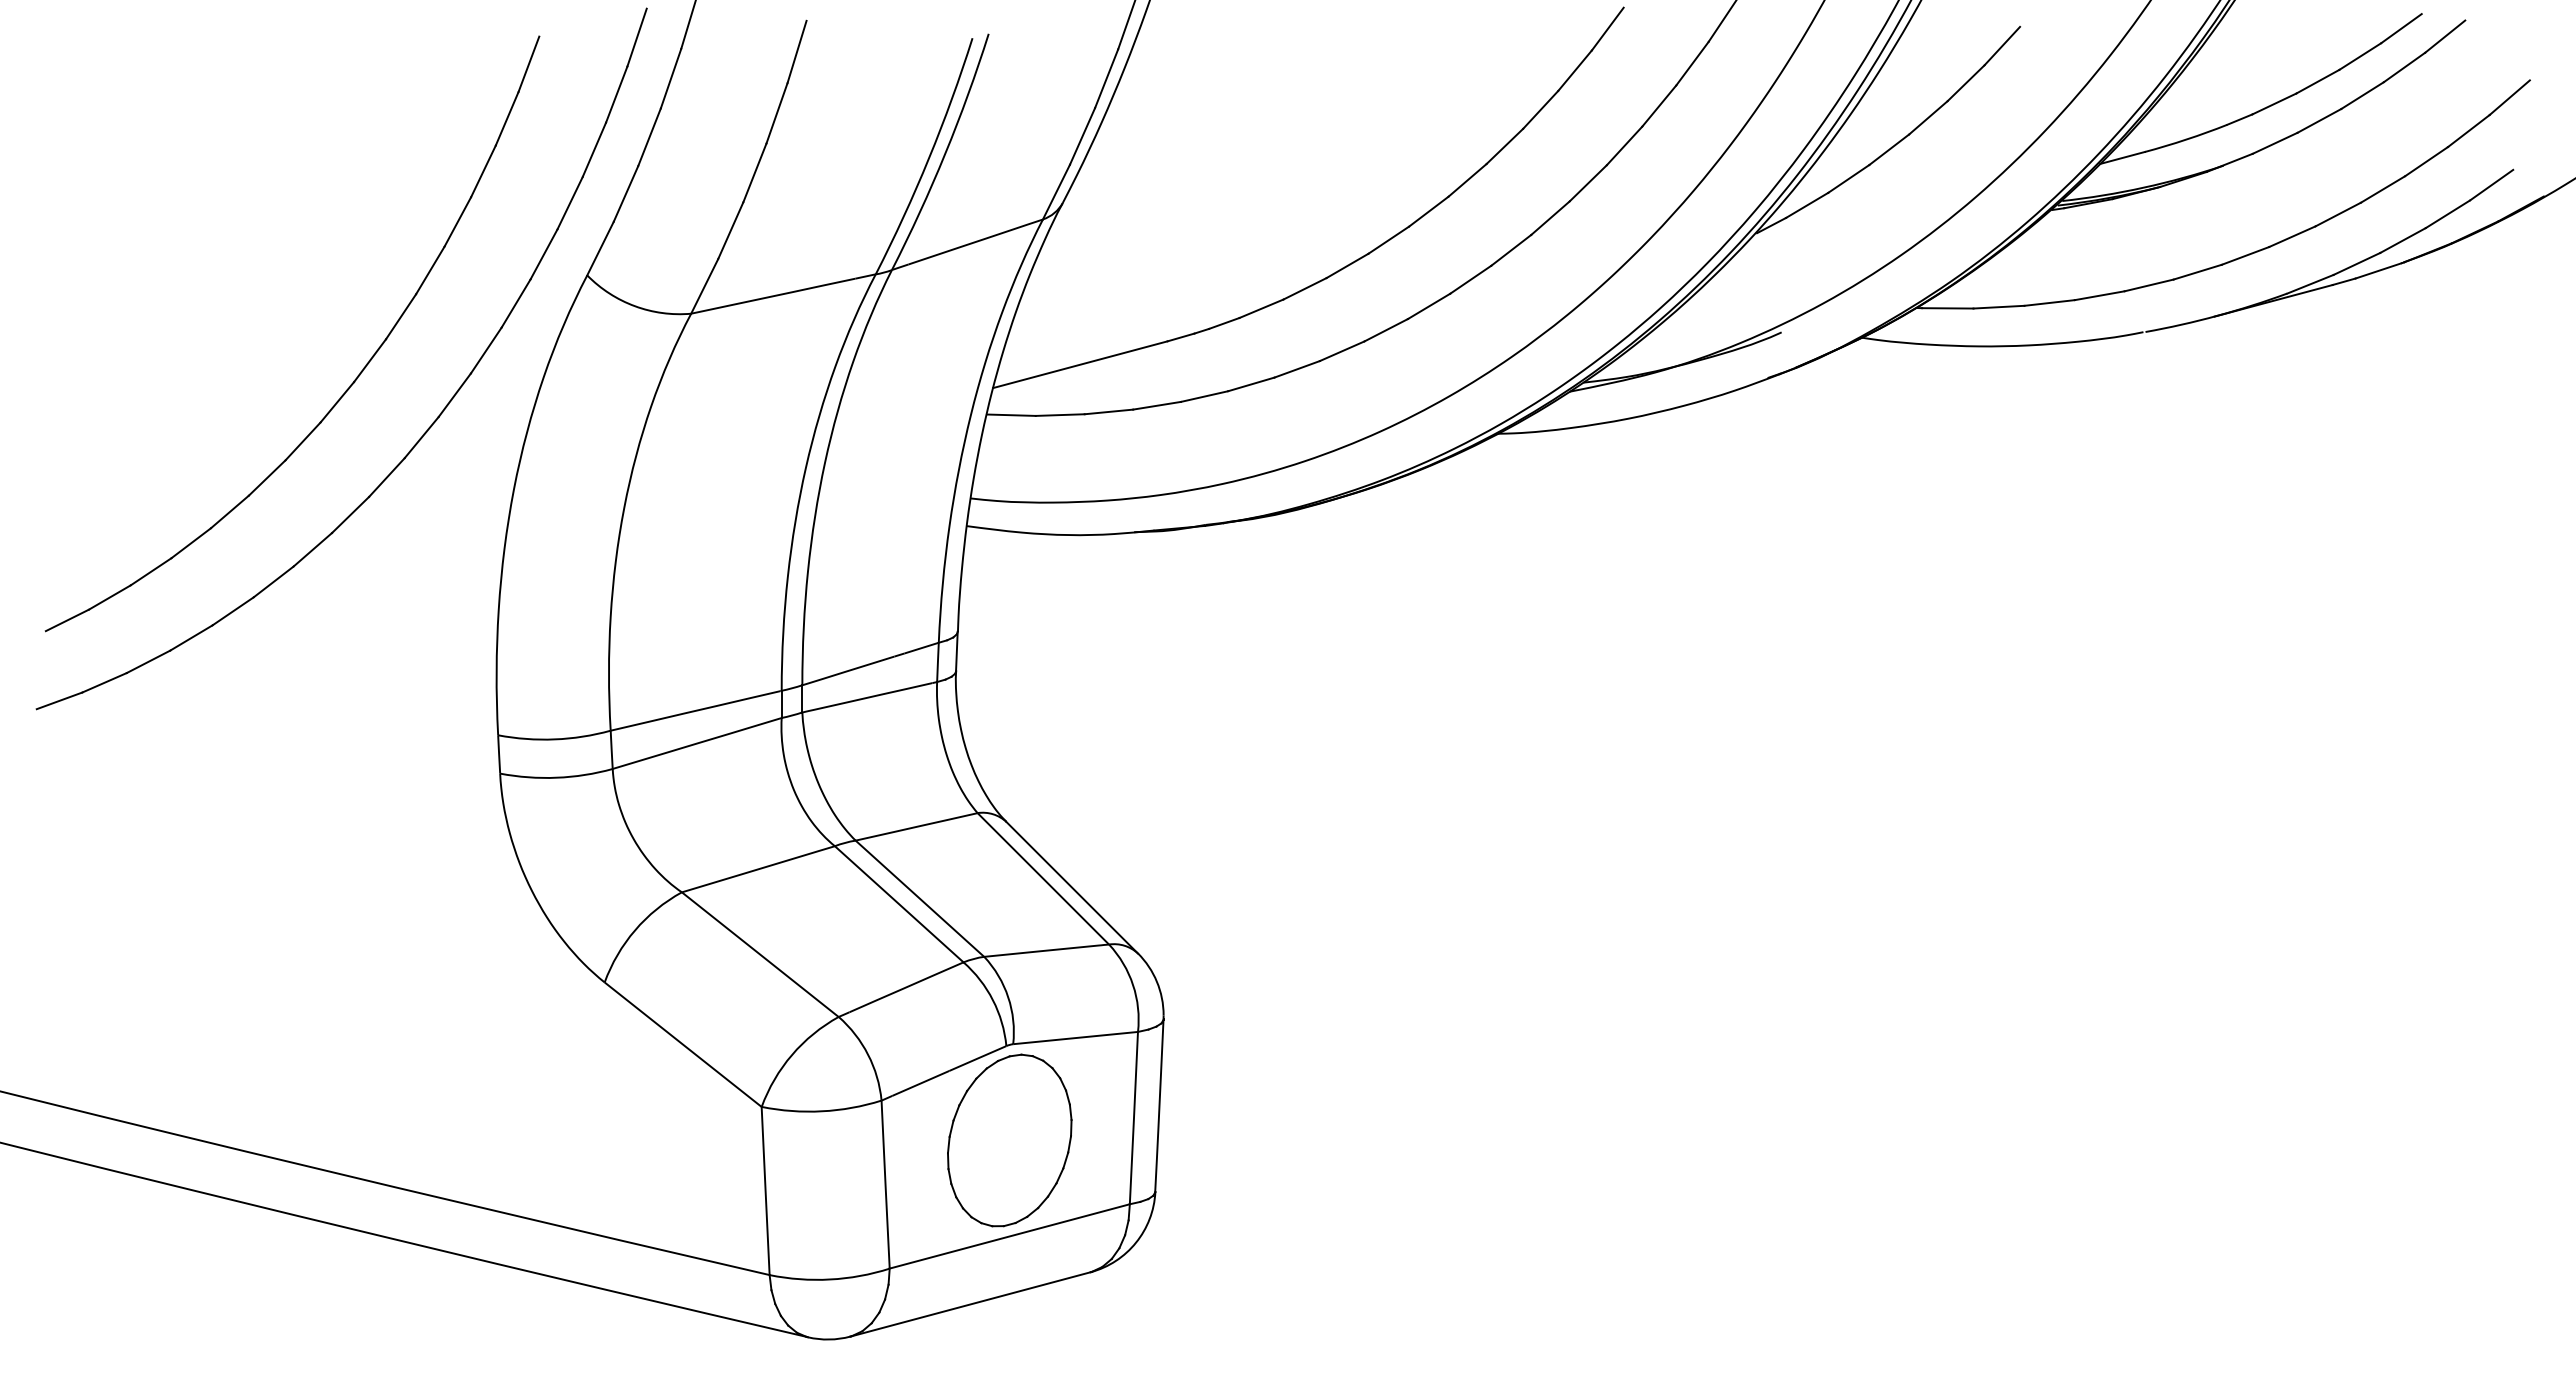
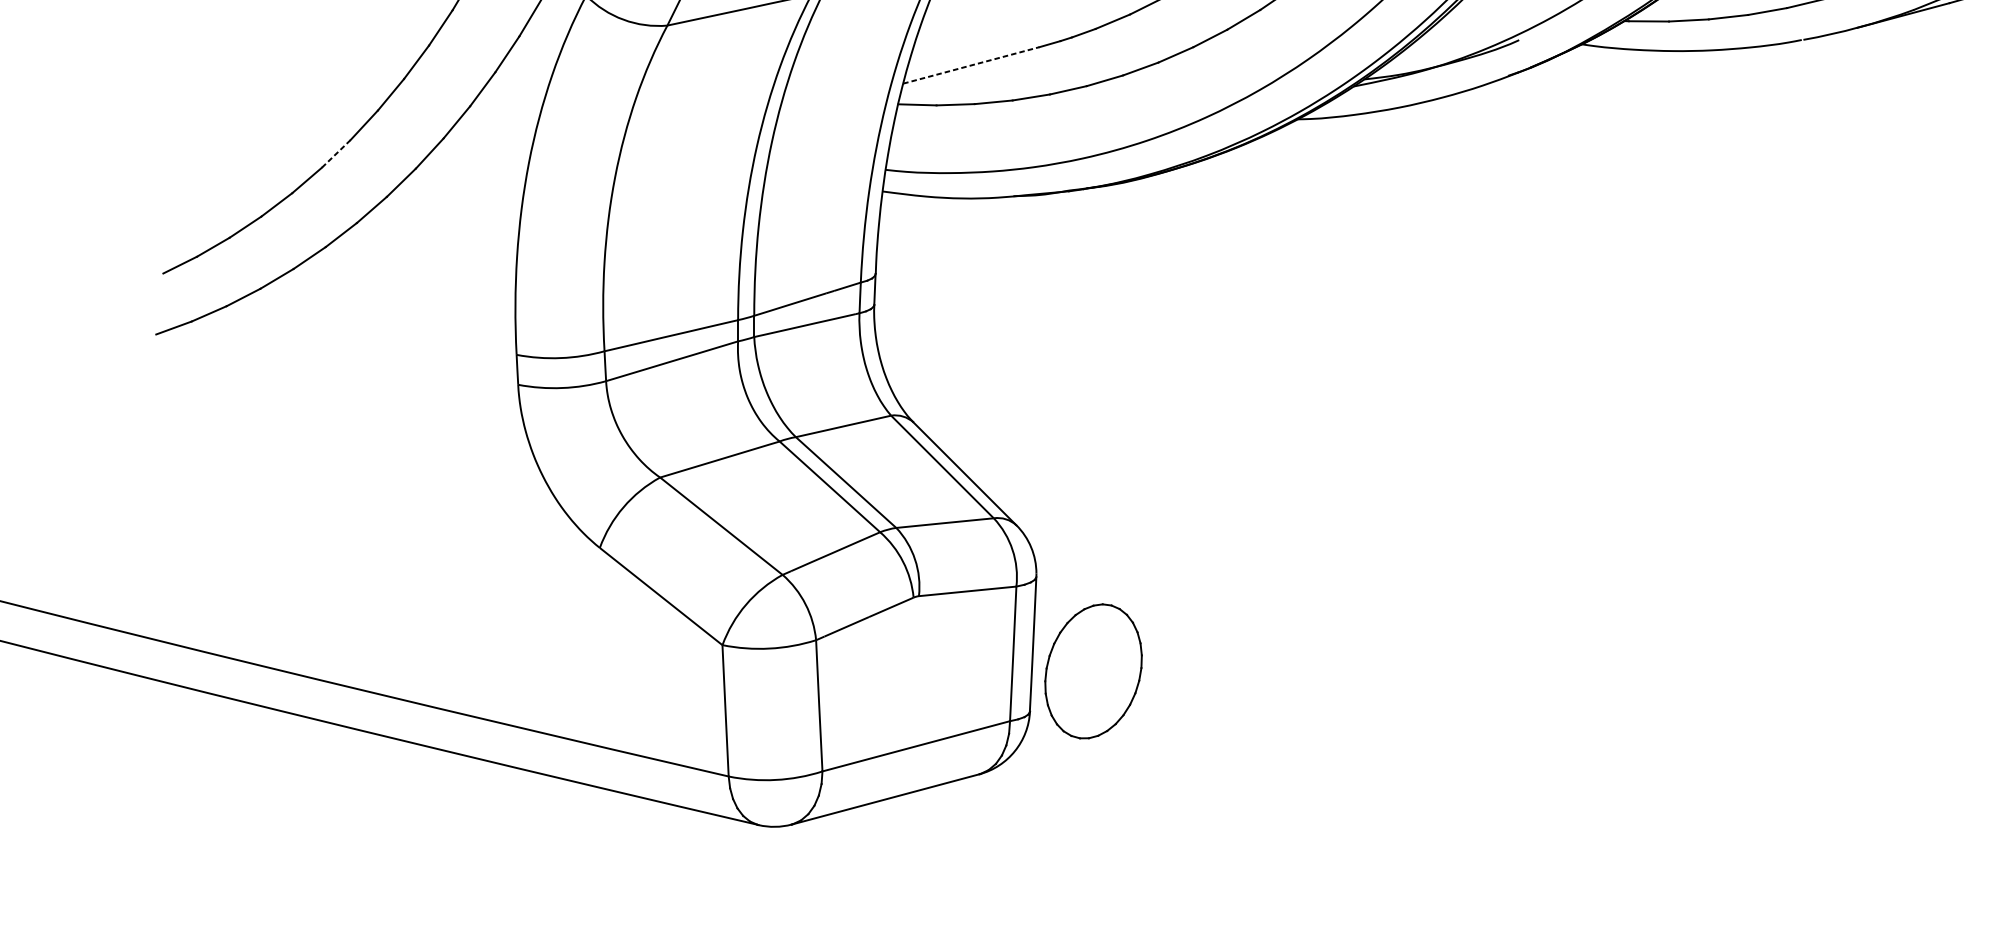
line: (1080, 364) -> (971, 65), solid -> dashed
line: (267, 477) -> (336, 153), solid -> dashed
part: (1009, 1140) -> (1093, 671), moved

